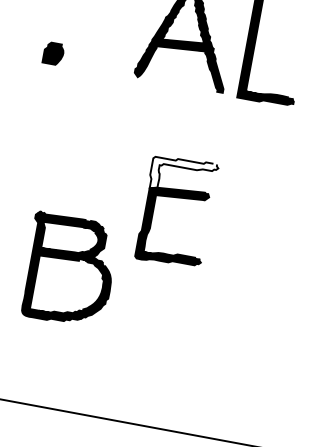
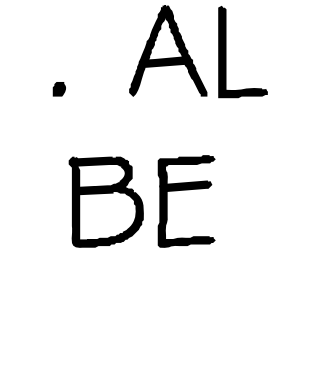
part: (52, 53) -> (58, 89), size x0.71
fill: (183, 176) -> (186, 171), added
part: (68, 269) -> (105, 201), moved

